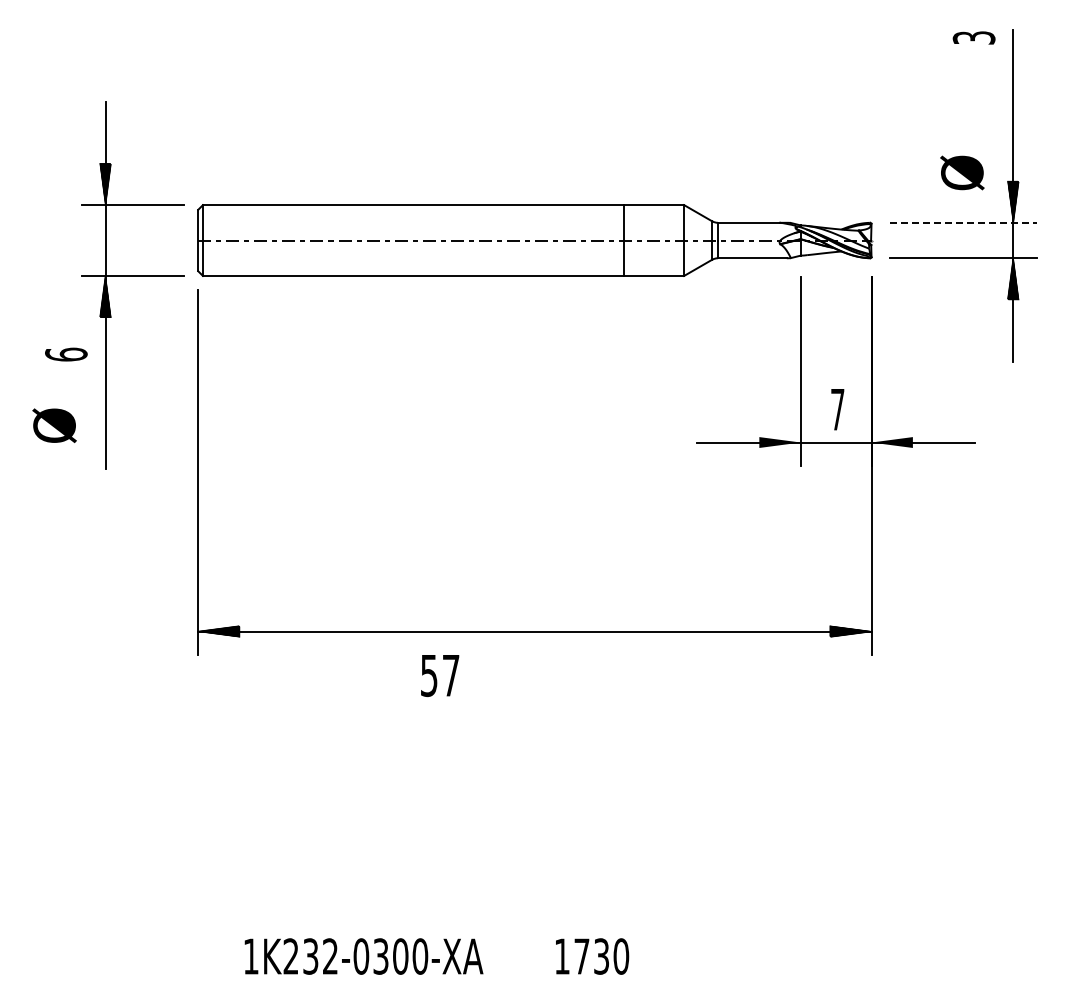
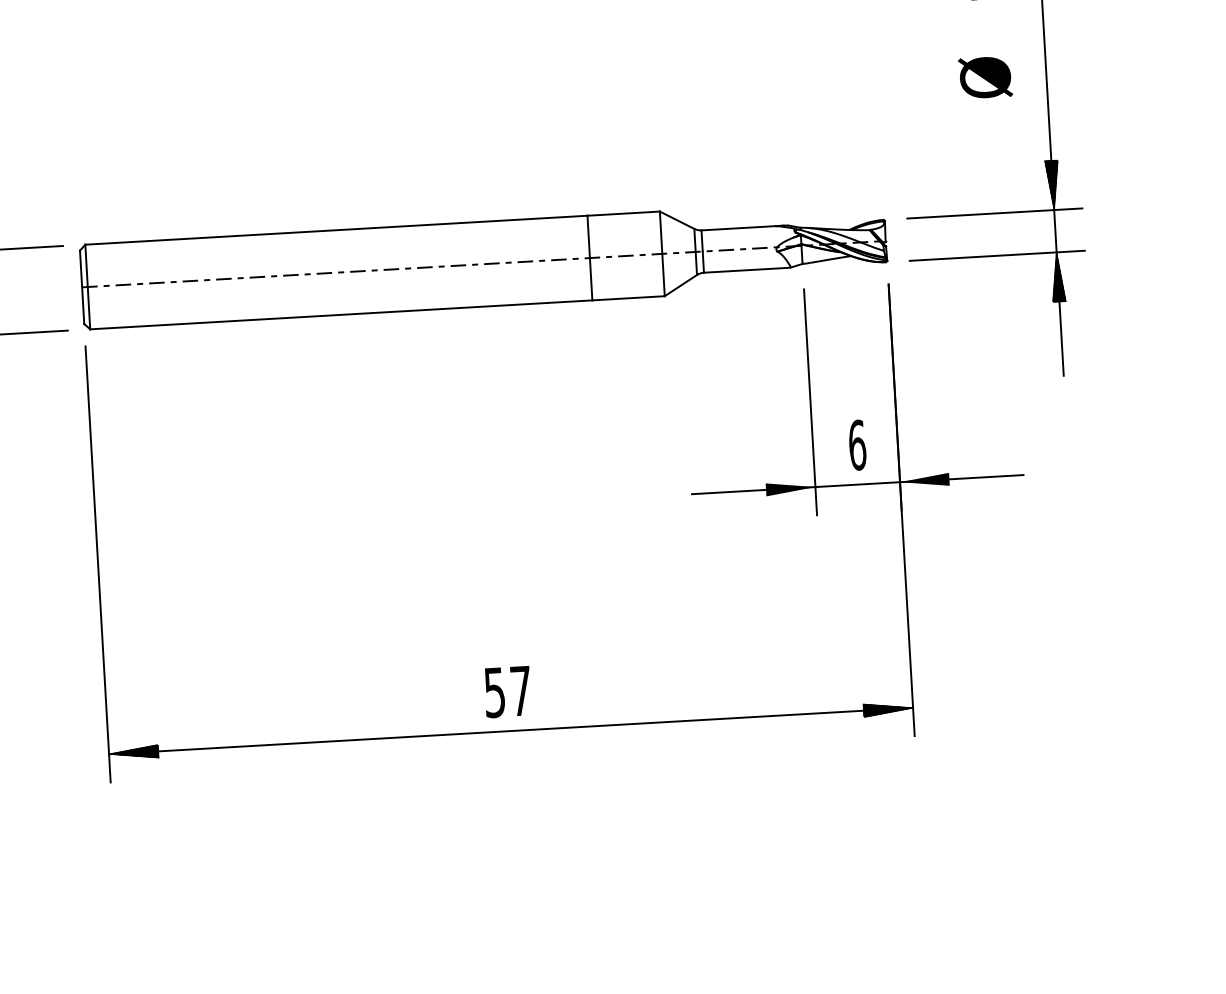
text: (962, 172) -> (985, 77), moved
line: (964, 222) -> (995, 213), dashed -> solid
text: (837, 409) -> (857, 445), 7 -> 6
text: (440, 675) -> (508, 691), moved

